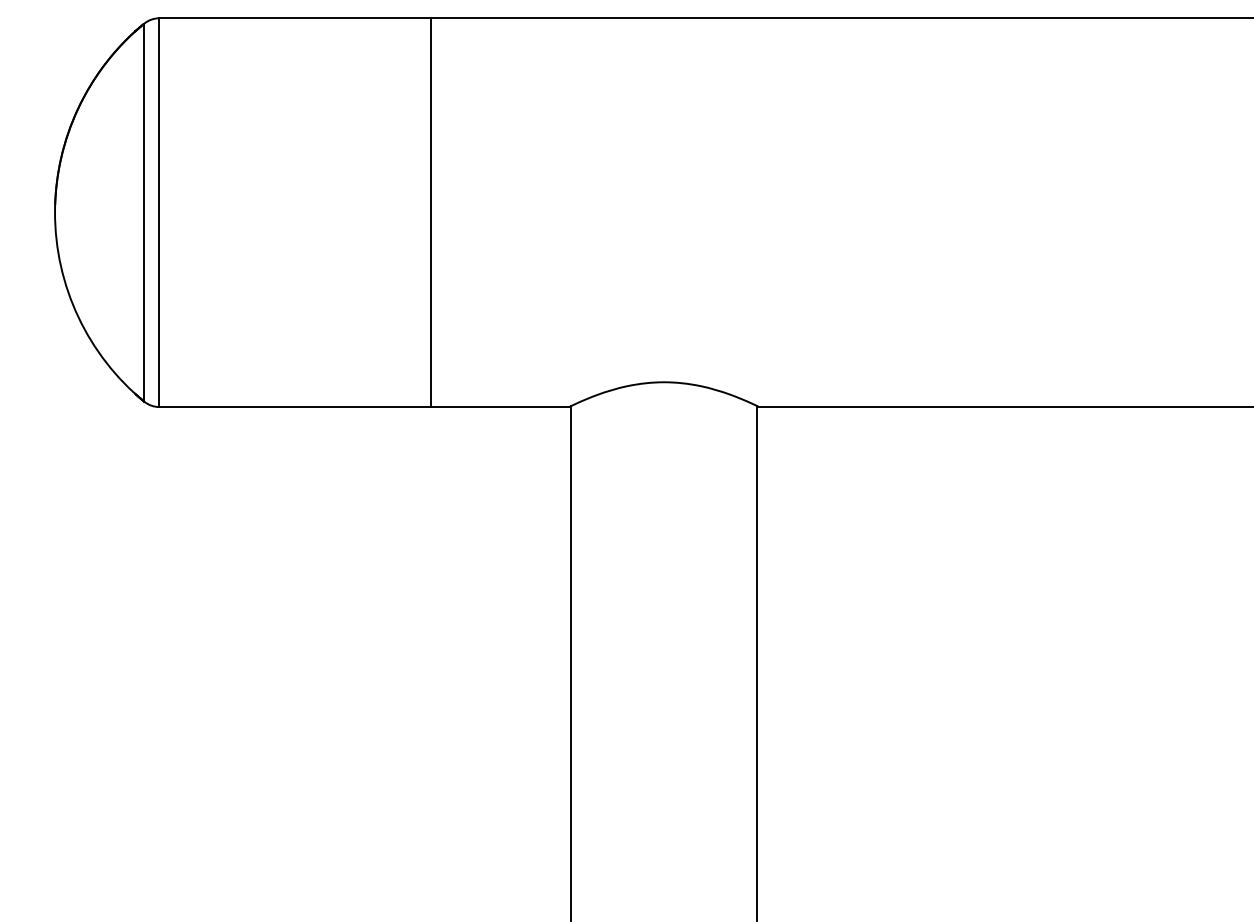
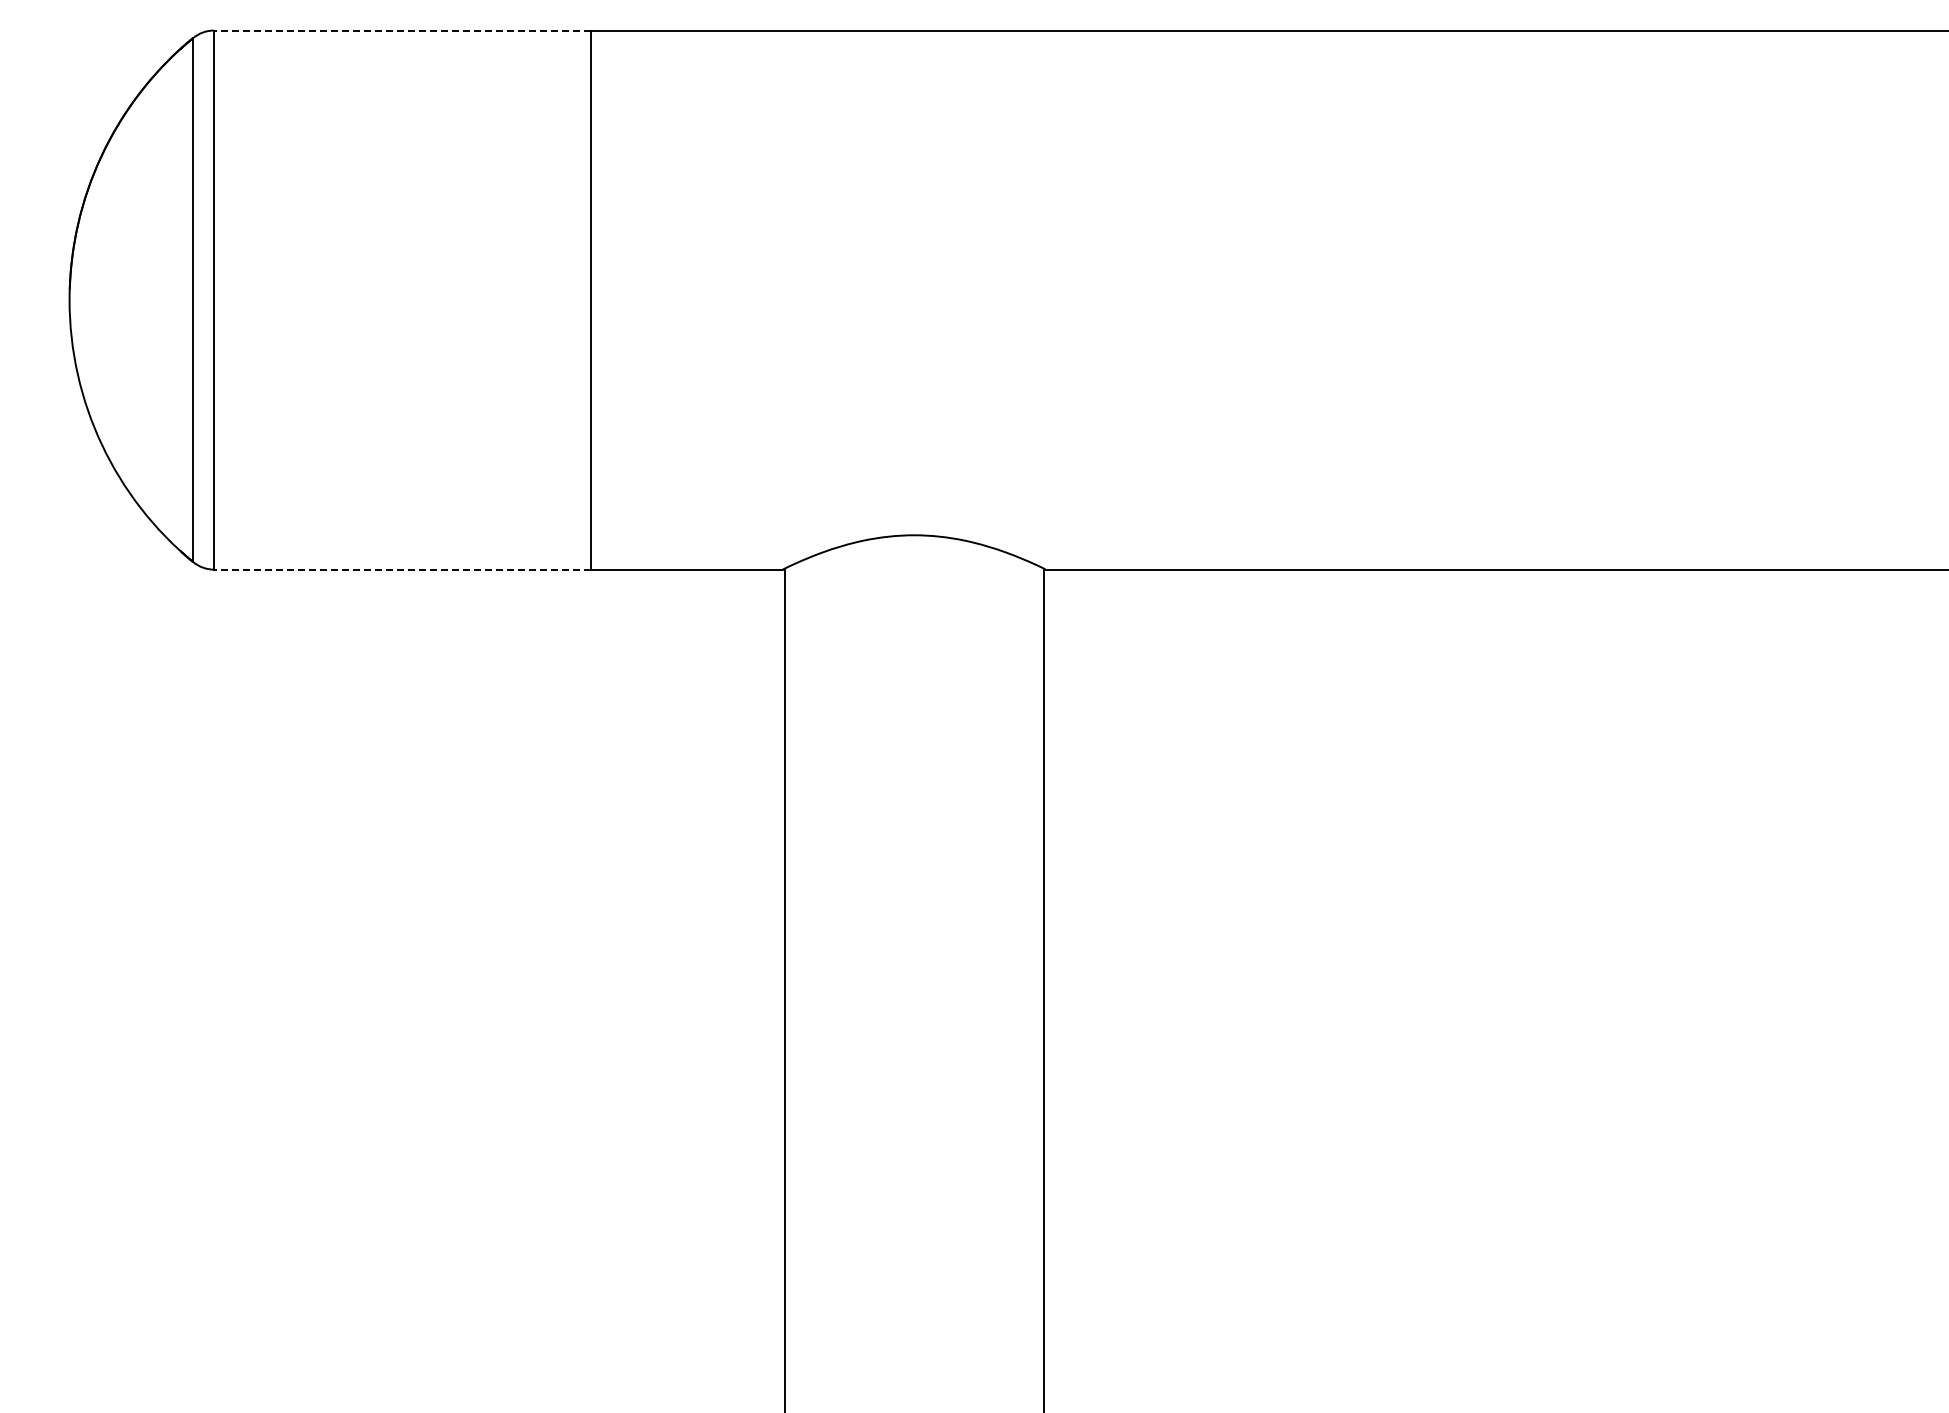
line: (294, 18) -> (401, 30), solid -> dashed
line: (294, 406) -> (401, 569), solid -> dashed

